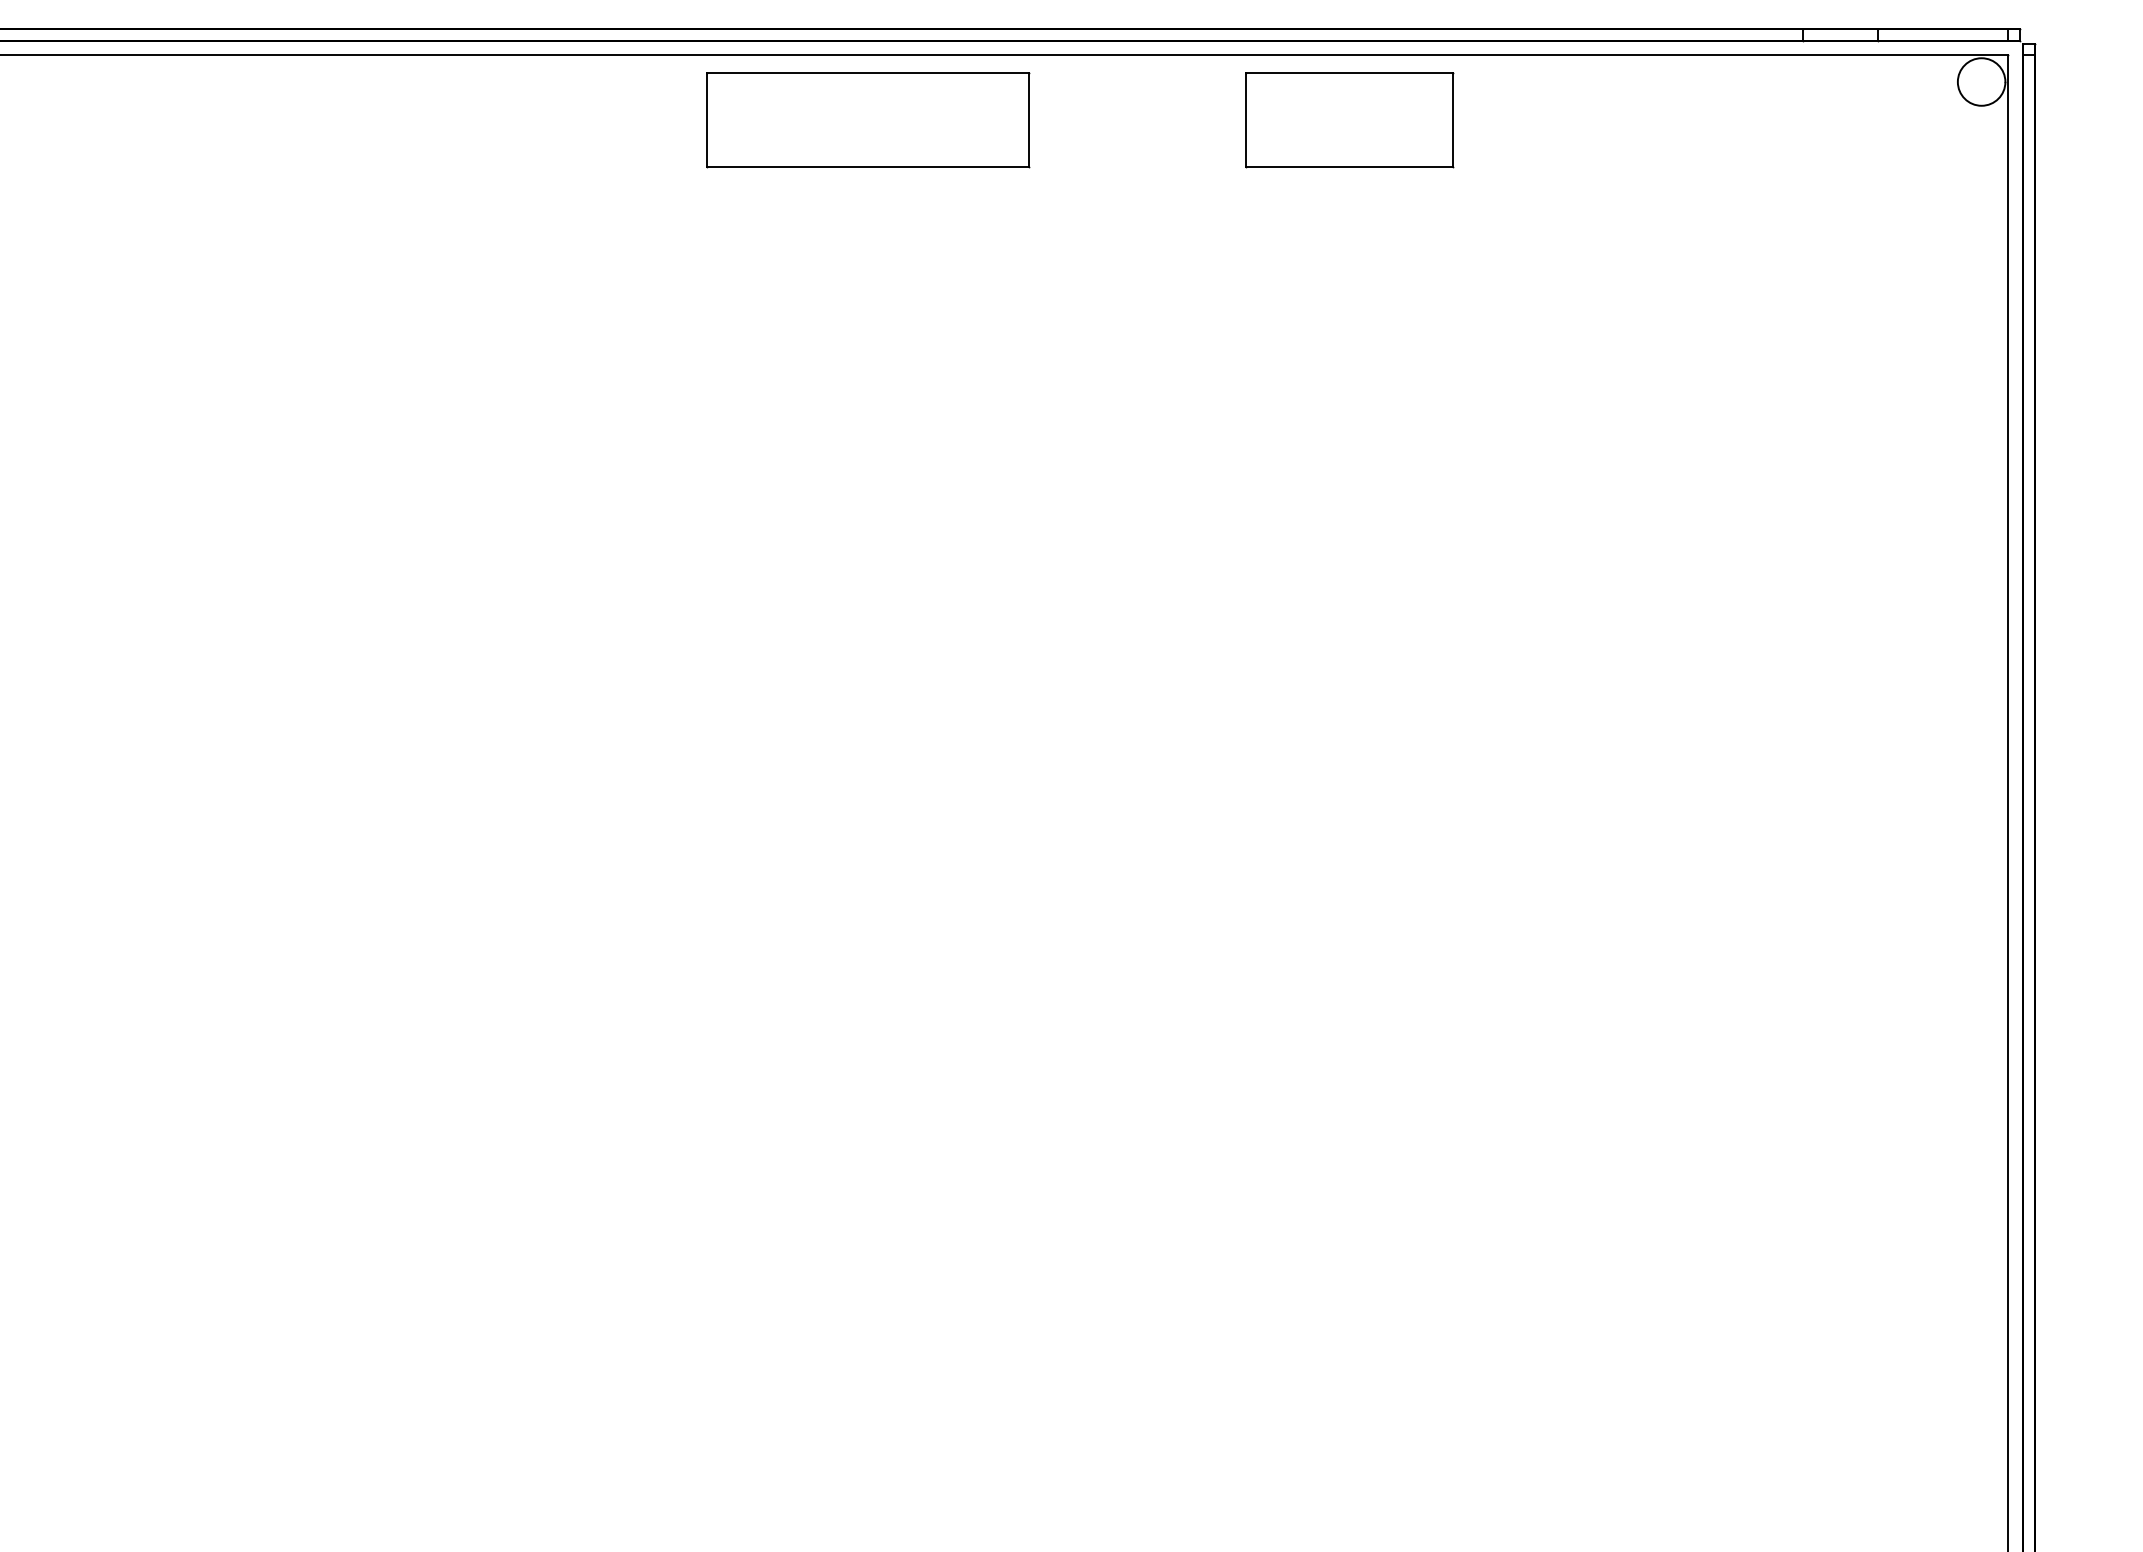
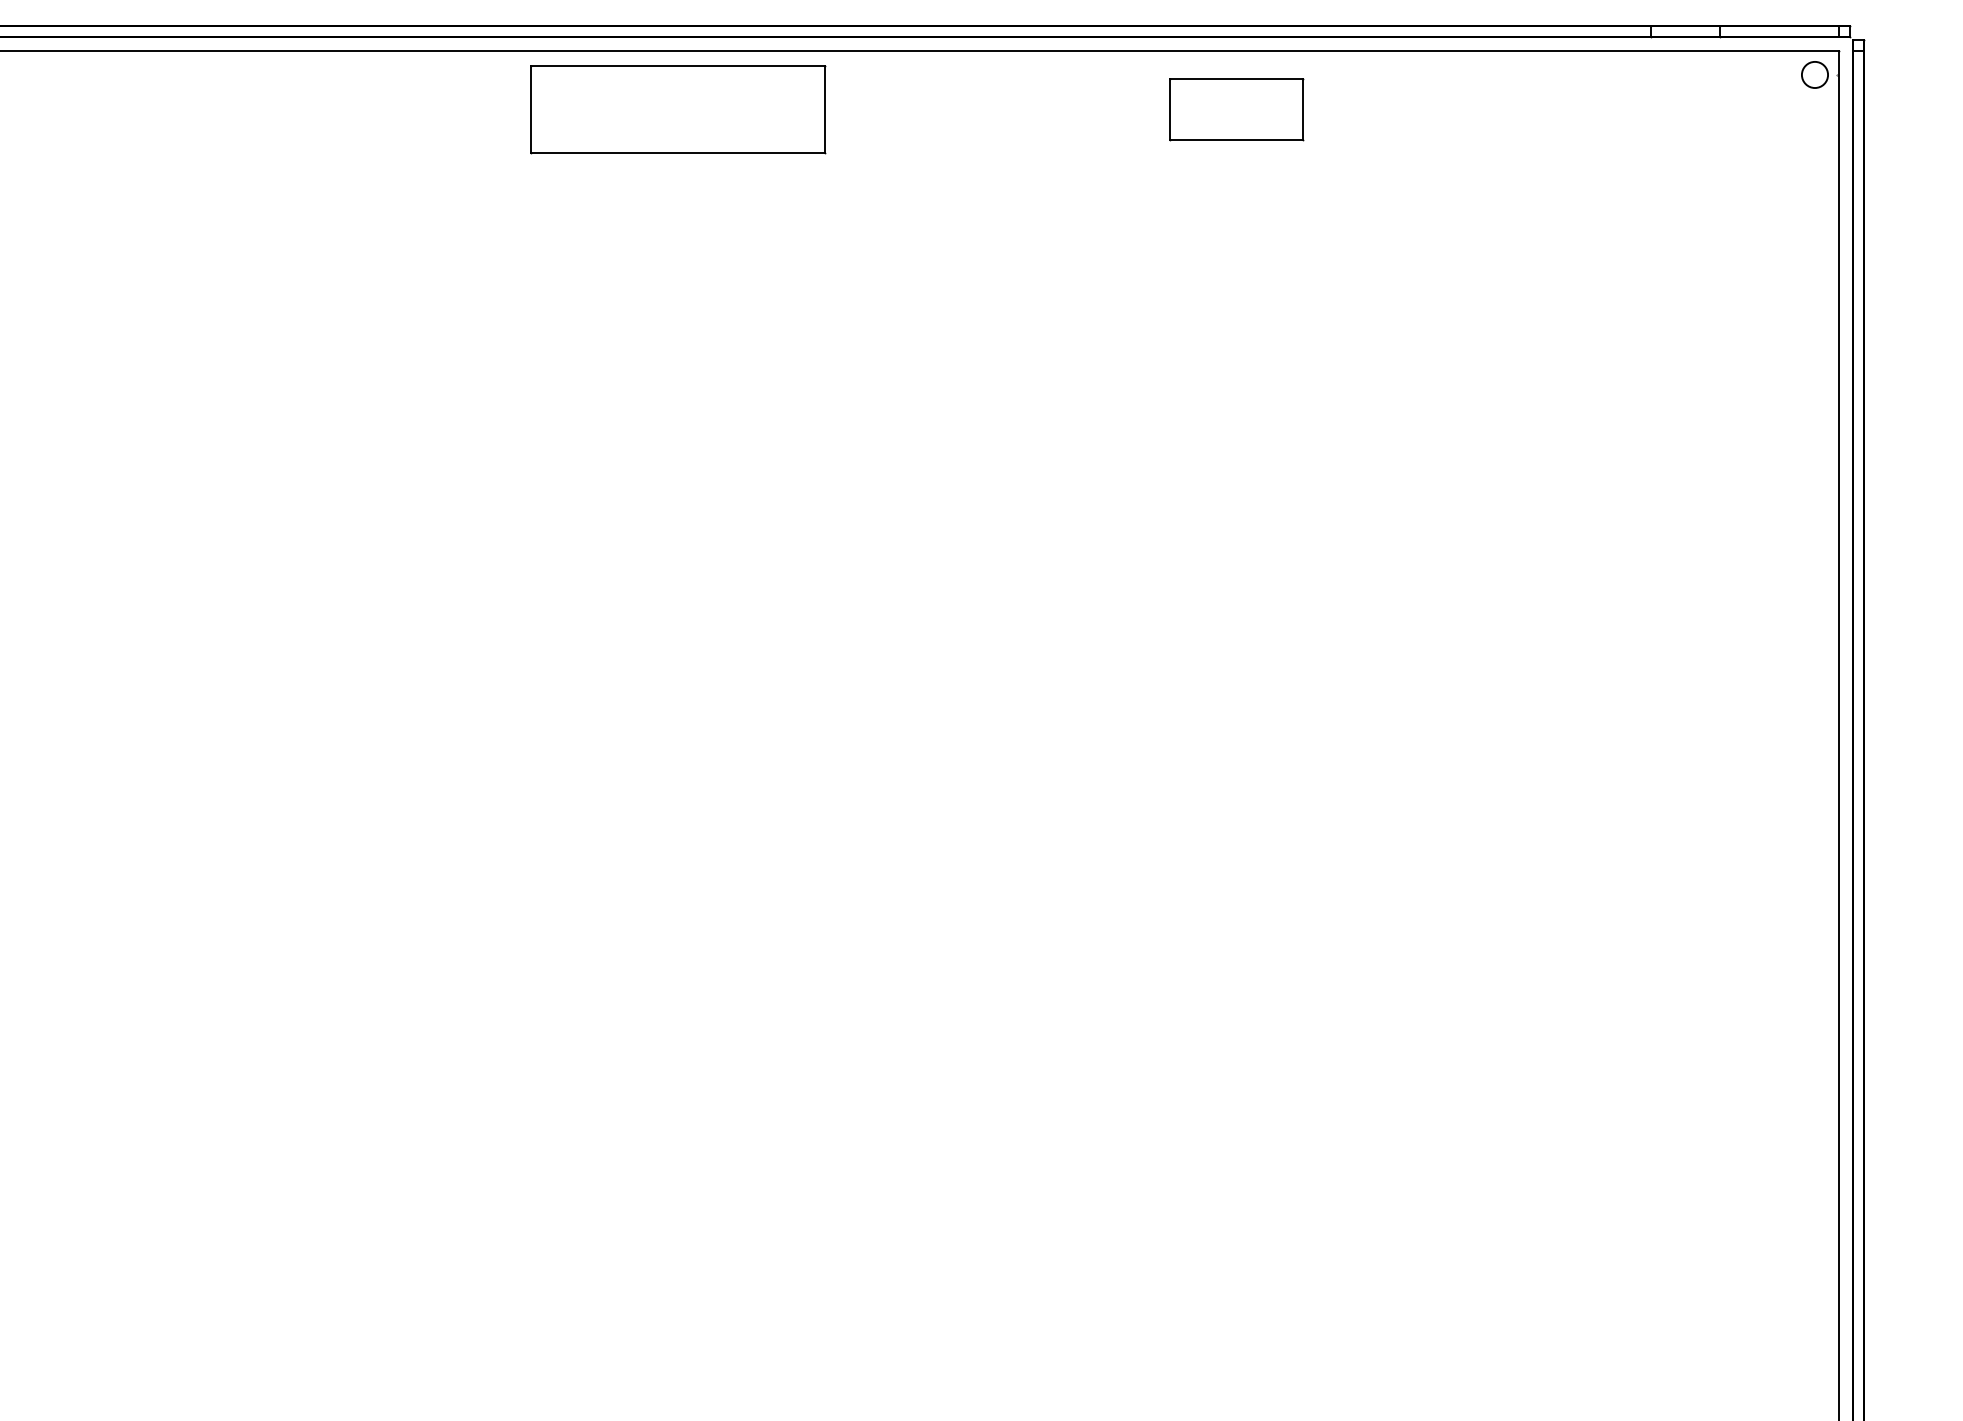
circle: (1981, 81) -> (1814, 74), size x0.6
part: (868, 120) -> (678, 110), moved
part: (1349, 120) -> (1236, 110), size x0.7

